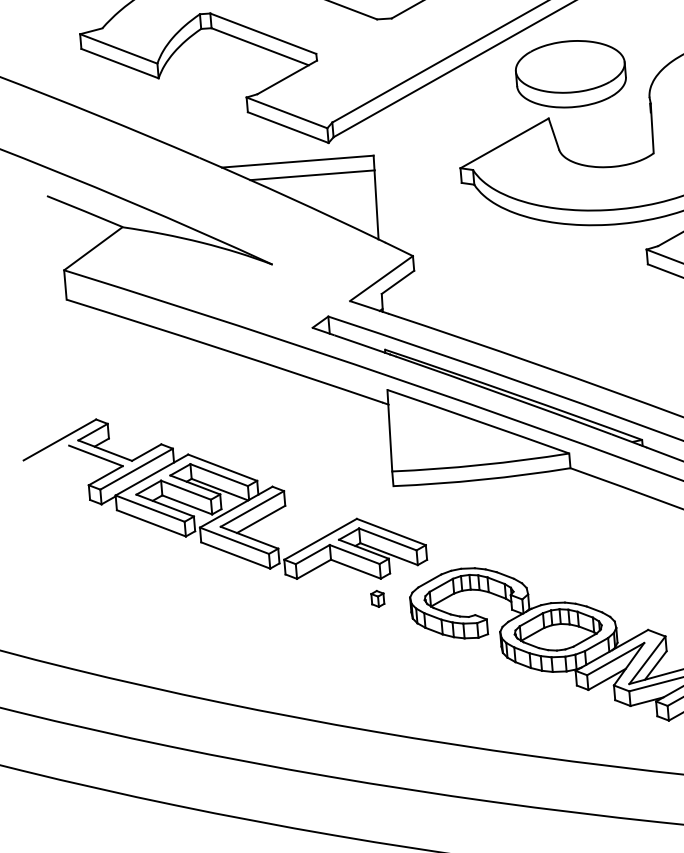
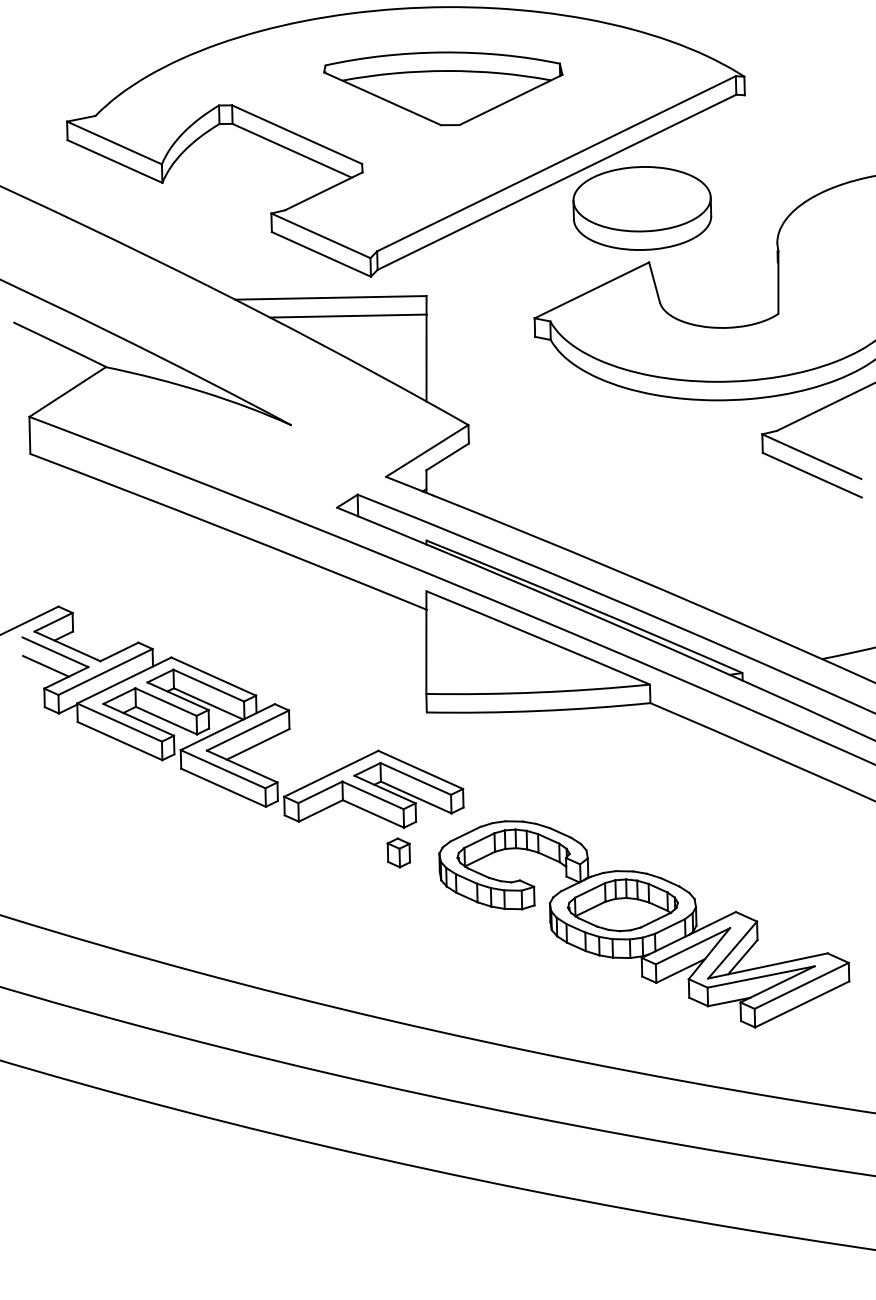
part: (571, 74) -> (642, 208), moved
line: (88, 466) -> (45, 665), added
part: (377, 598) -> (398, 852), size x1.43

